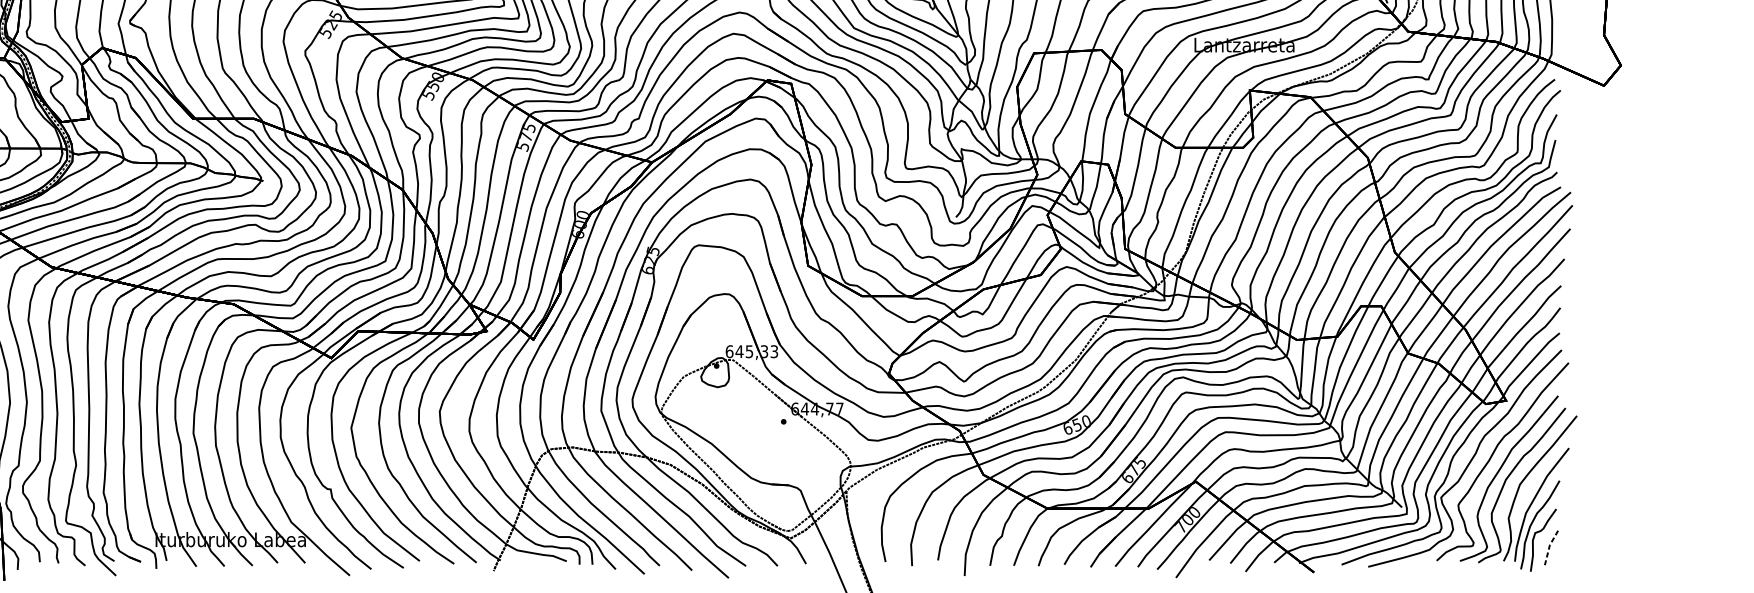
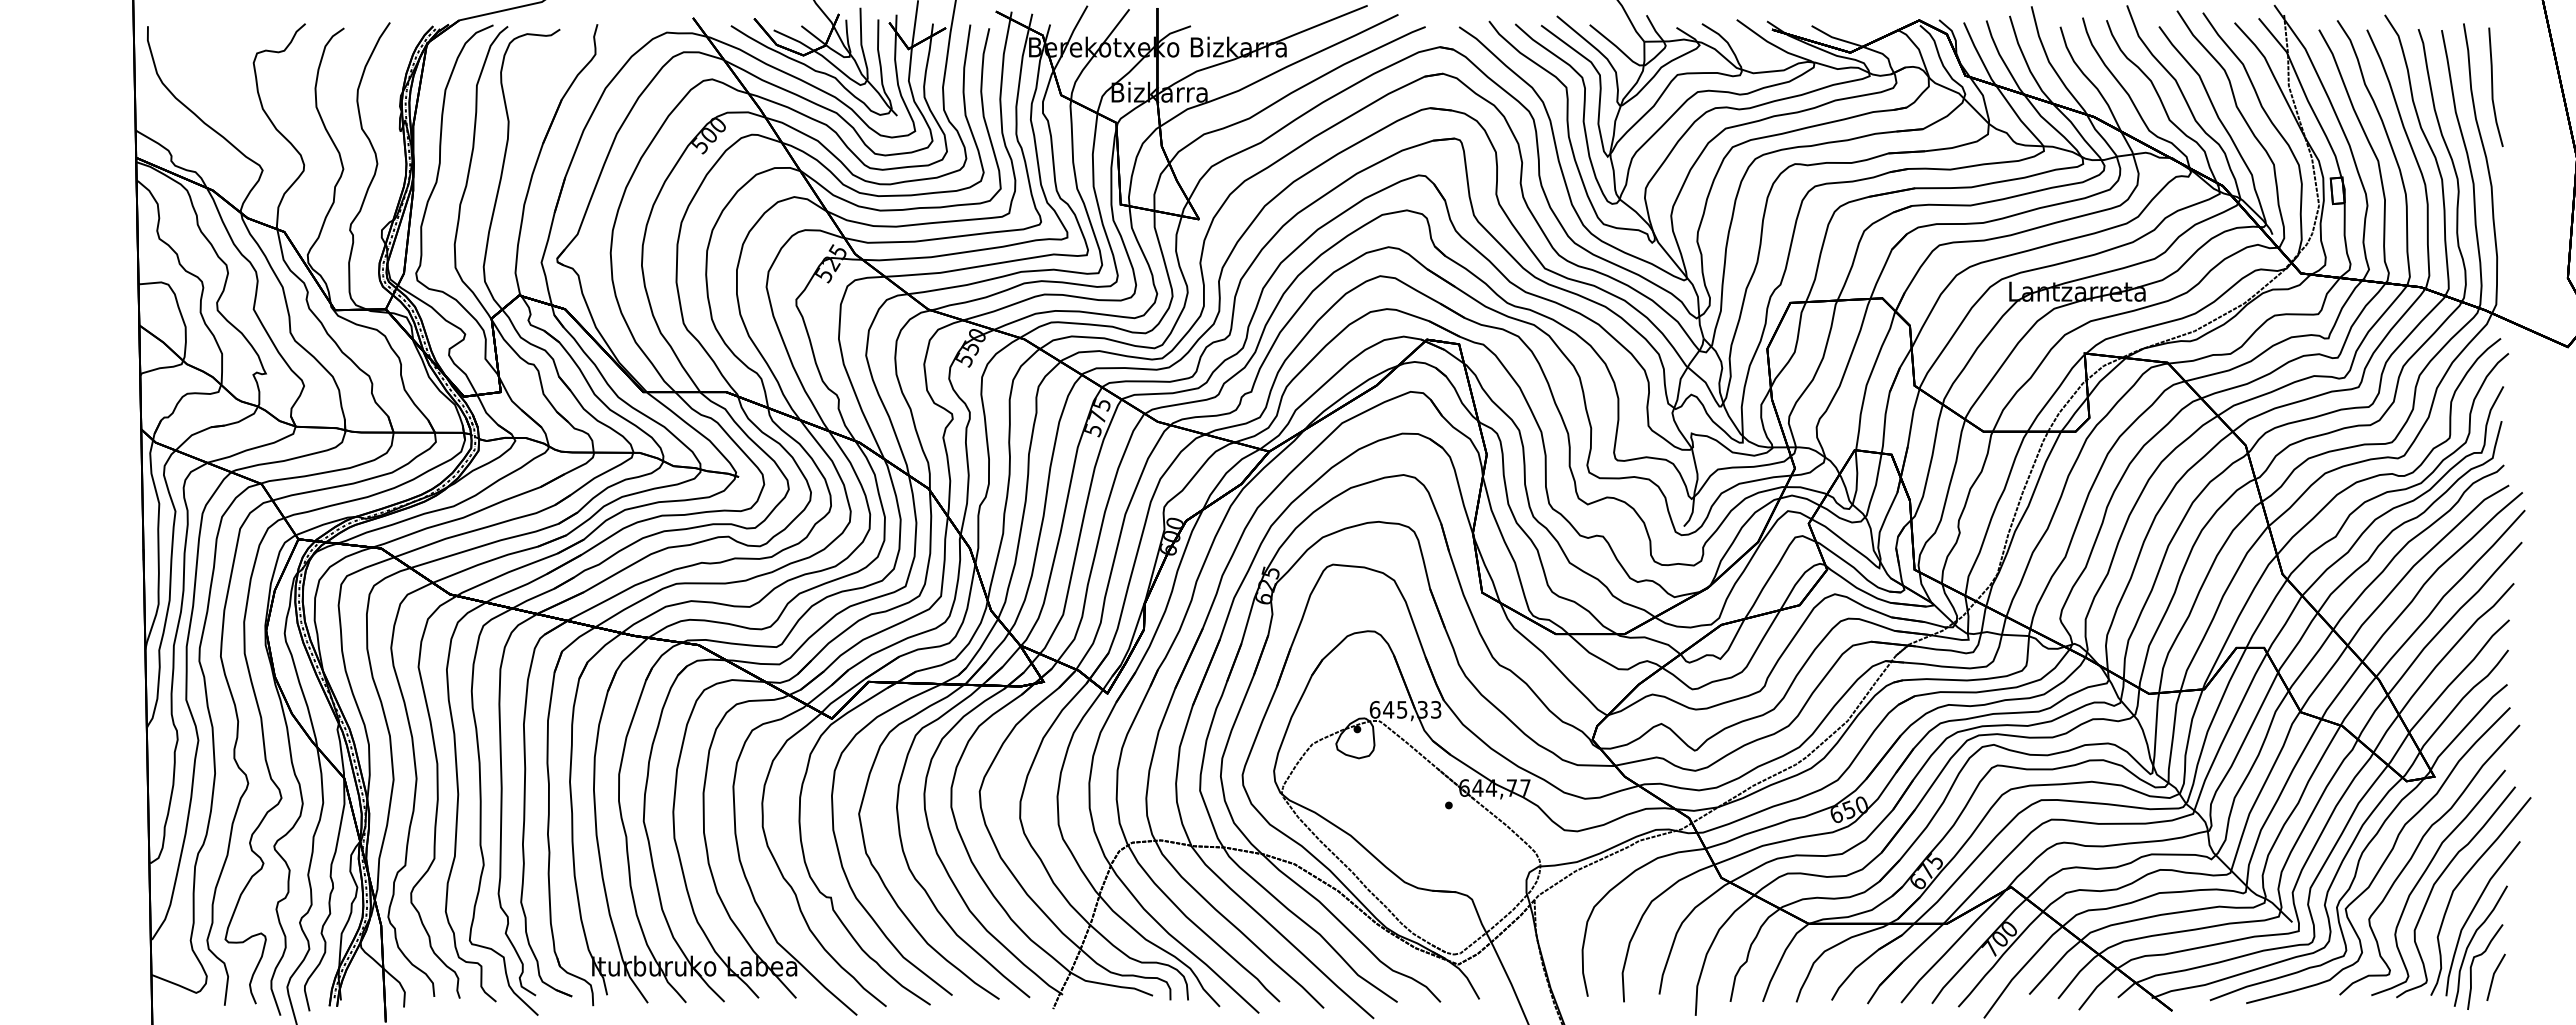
line: (1549, 547) -> (2493, 976), dashed -> solid

